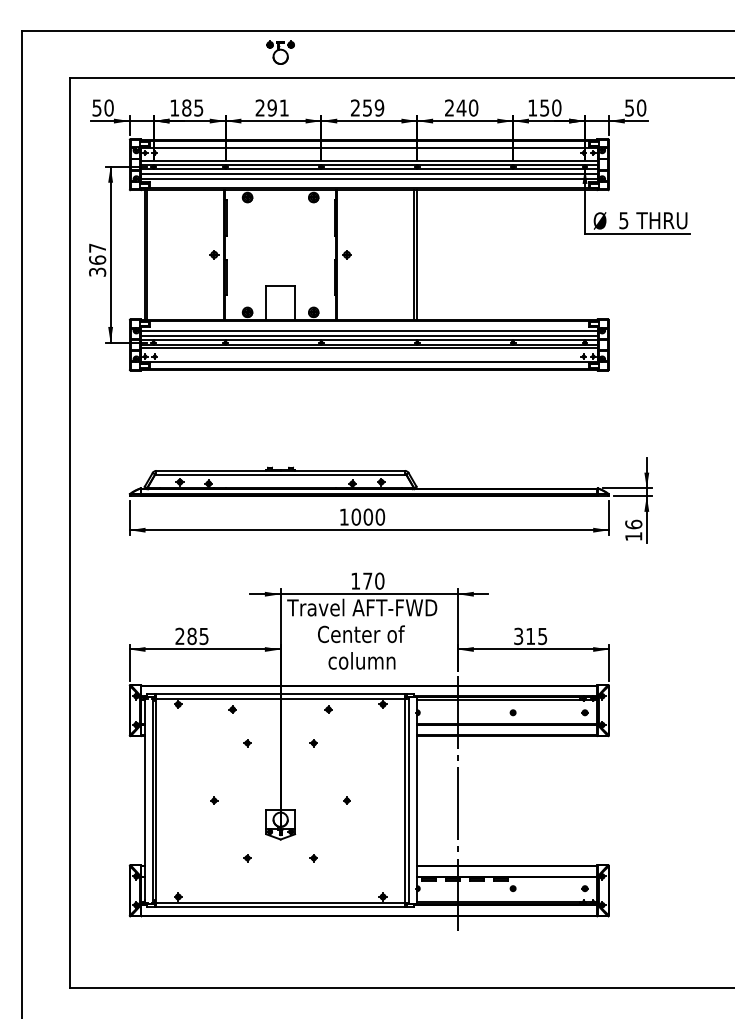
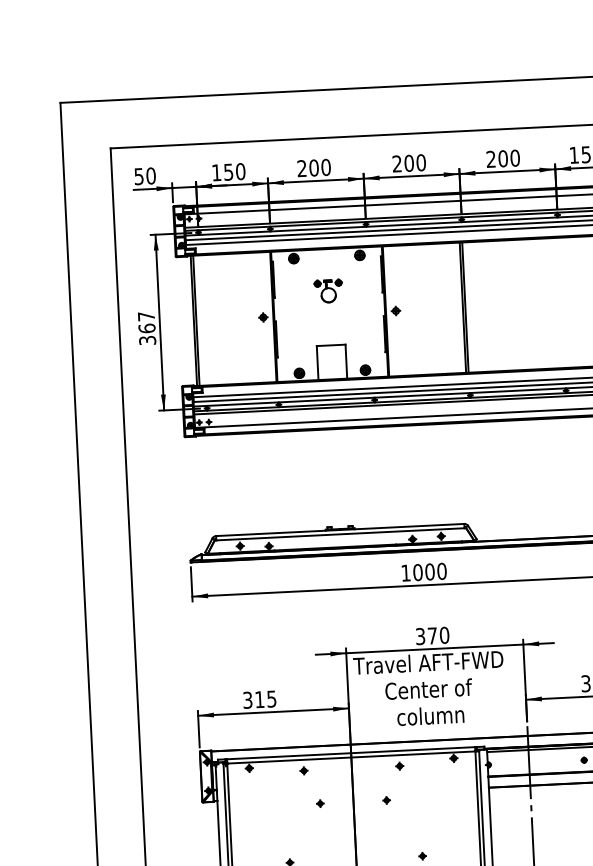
part: (280, 52) -> (328, 290), moved
text: (192, 107) -> (234, 171), 185 -> 150
text: (277, 107) -> (319, 167), 291 -> 200
text: (373, 107) -> (415, 162), 259 -> 200
text: (461, 107) -> (503, 158), 240 -> 200
text: (355, 580) -> (420, 635), 170 -> 370
text: (185, 636) -> (253, 700), 285 -> 315

